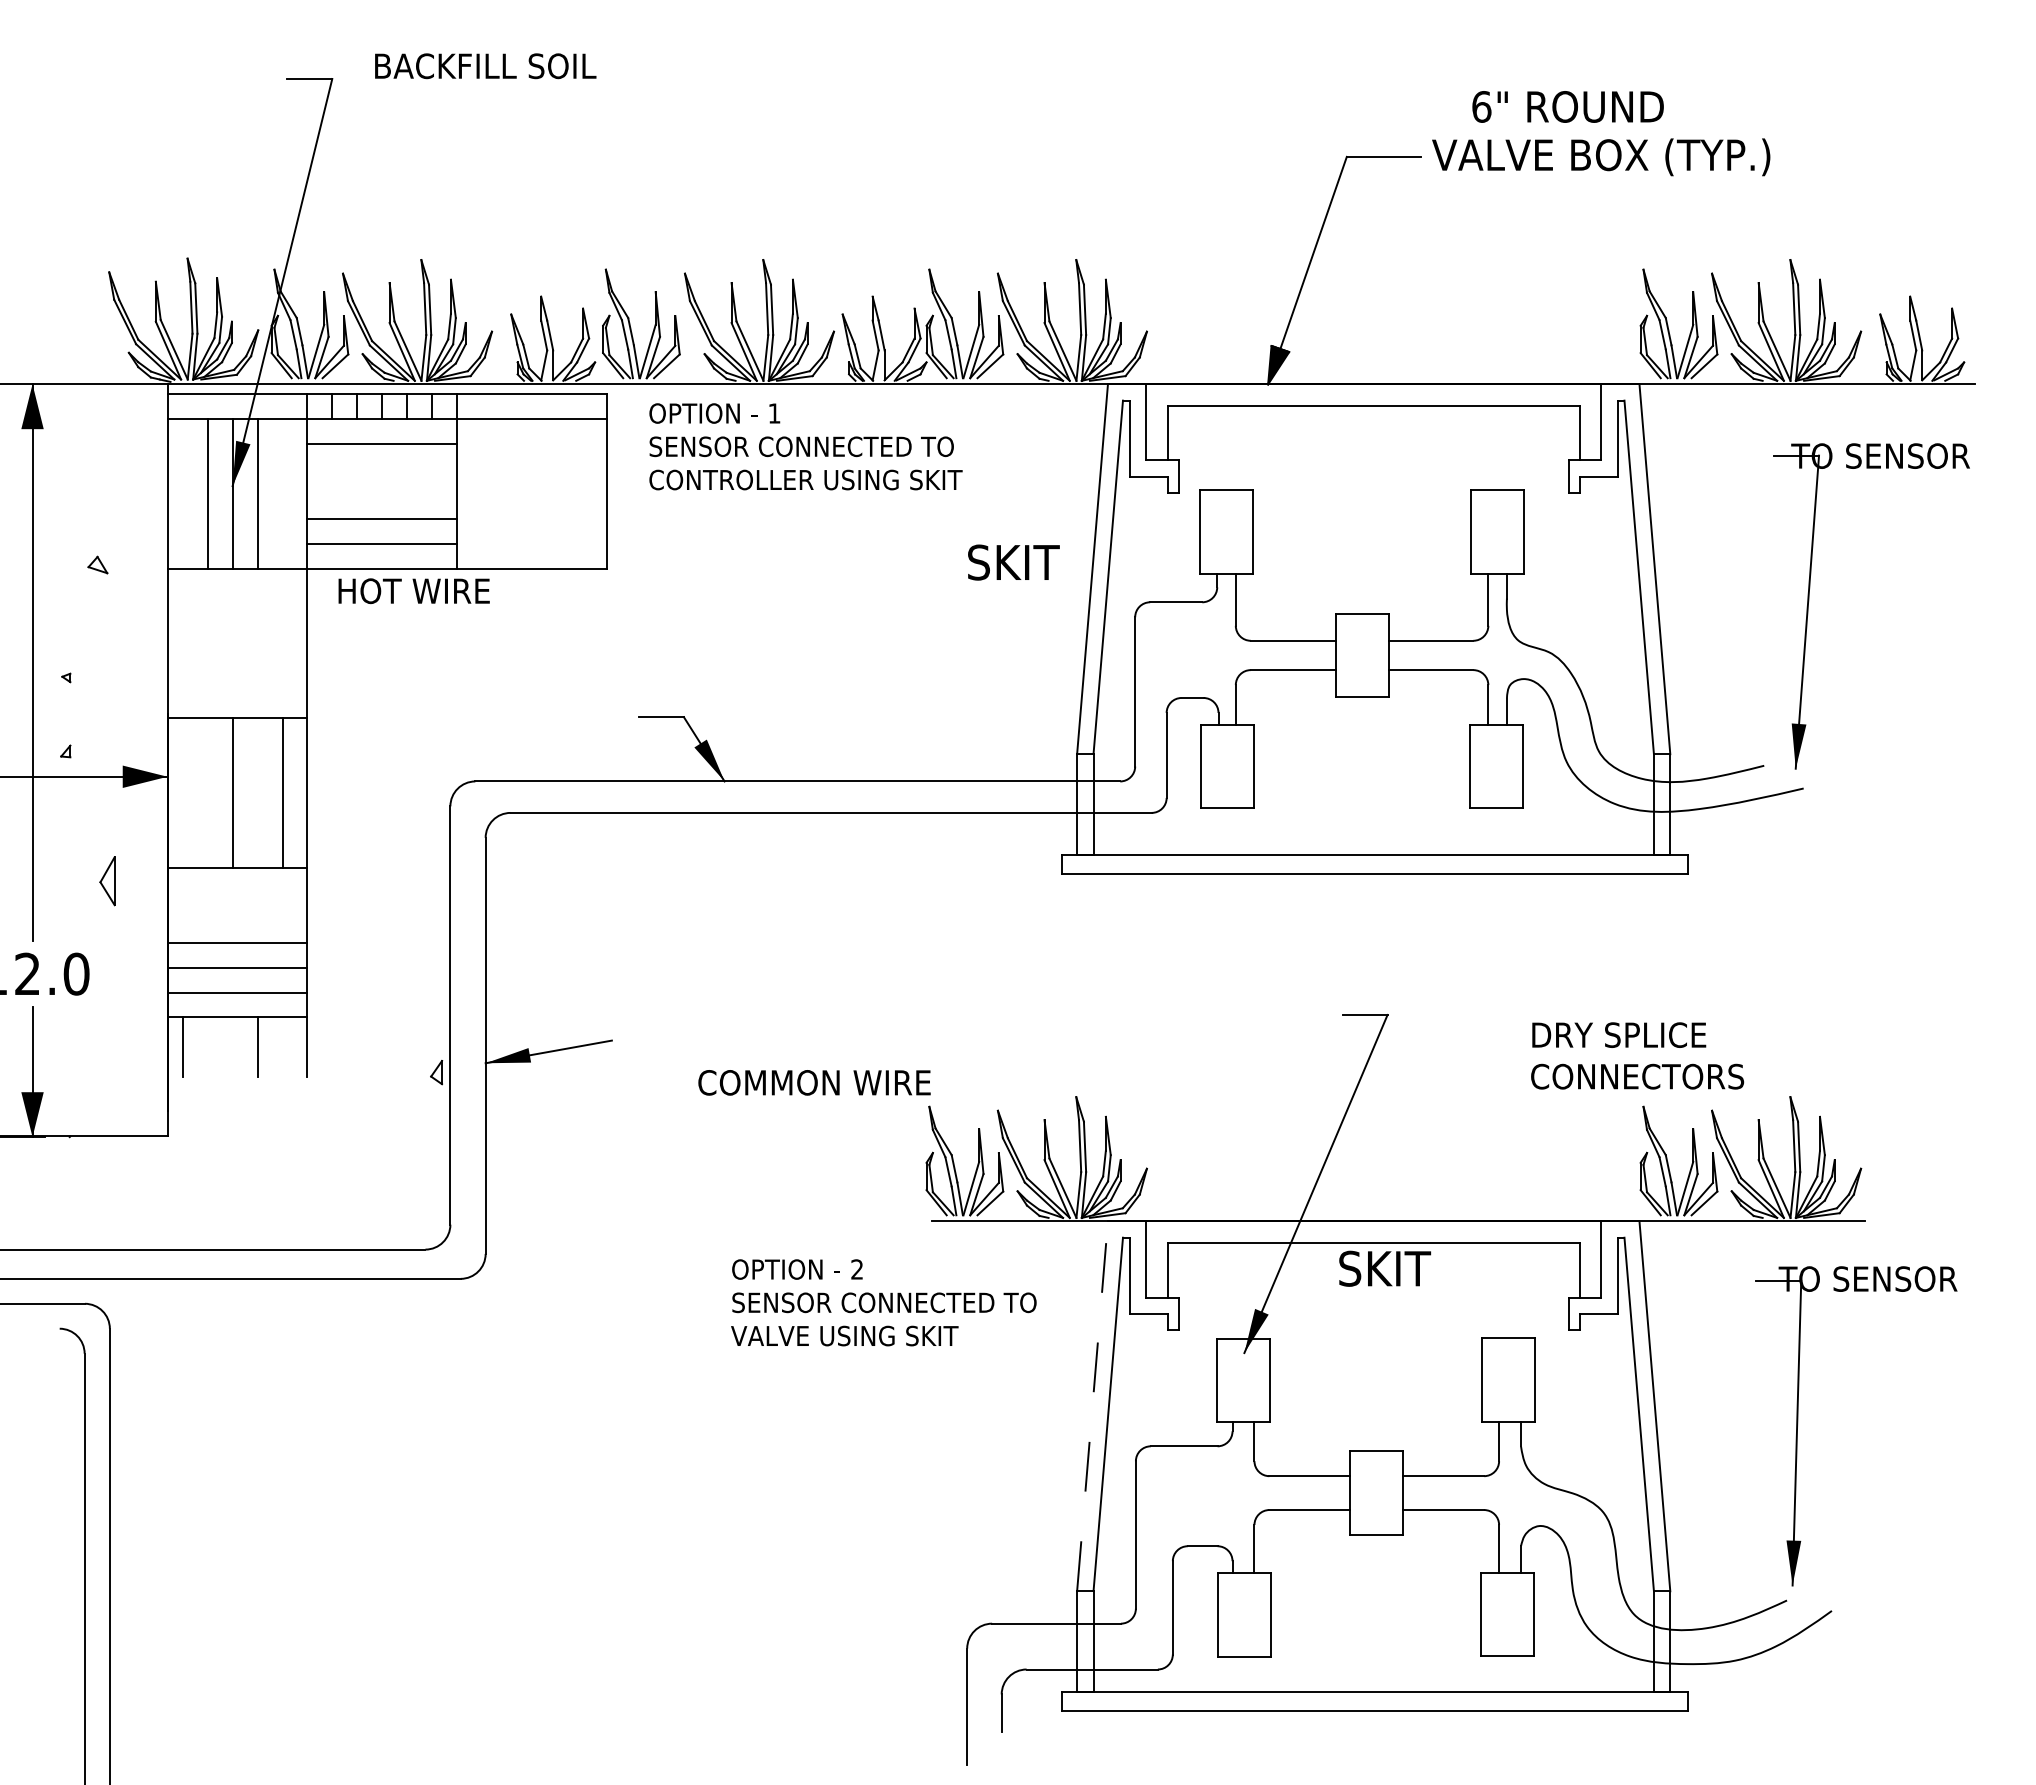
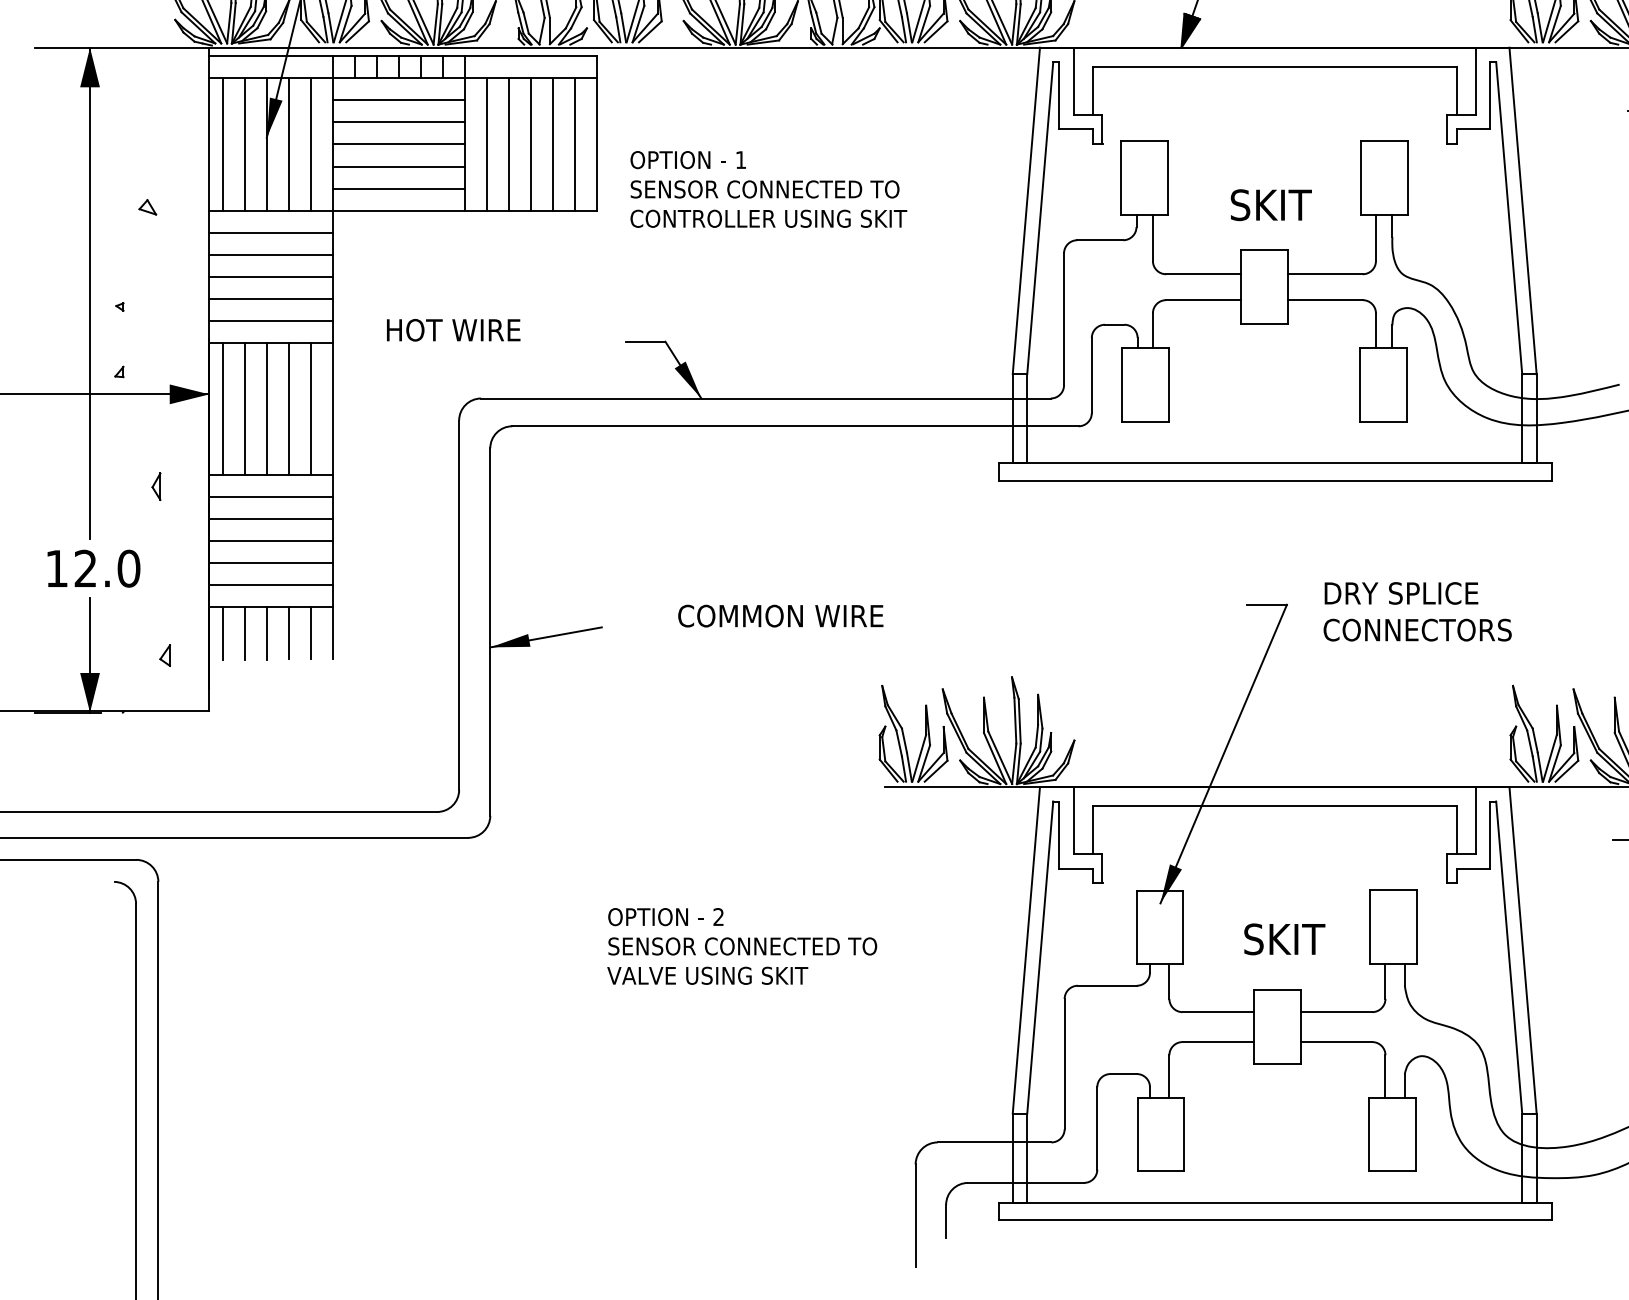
text: (805, 446) -> (768, 189), moved
line: (382, 468) -> (399, 122), added
line: (182, 493) -> (222, 144), added
line: (282, 493) -> (310, 144), added
line: (382, 493) -> (399, 144), added
line: (481, 493) -> (486, 144), added
line: (506, 493) -> (508, 144), added
line: (531, 493) -> (530, 144), added
line: (556, 493) -> (552, 144), added
line: (581, 493) -> (574, 144), added
text: (1013, 562) -> (1270, 205), moved
text: (413, 591) -> (453, 330), moved
line: (237, 593) -> (271, 232), added
line: (237, 618) -> (271, 254), added
line: (237, 643) -> (271, 276), added
line: (237, 668) -> (271, 298), added
line: (237, 693) -> (271, 320), added
line: (182, 792) -> (222, 408), added
line: (207, 792) -> (244, 408), added
line: (257, 792) -> (288, 408), added
part: (107, 881) -> (156, 486), size x0.62
line: (237, 892) -> (271, 496), added
line: (237, 917) -> (271, 518), added
line: (282, 1046) -> (310, 632), added
line: (207, 1047) -> (244, 633), added
line: (232, 1047) -> (266, 633), added
text: (1637, 1055) -> (1417, 611), moved
part: (436, 1072) -> (165, 655), moved
text: (814, 1082) -> (780, 615), moved
text: (1384, 1268) -> (1284, 939), moved
text: (883, 1302) -> (741, 946), moved
line: (1092, 1405) -> (1026, 949), dashed -> solid

